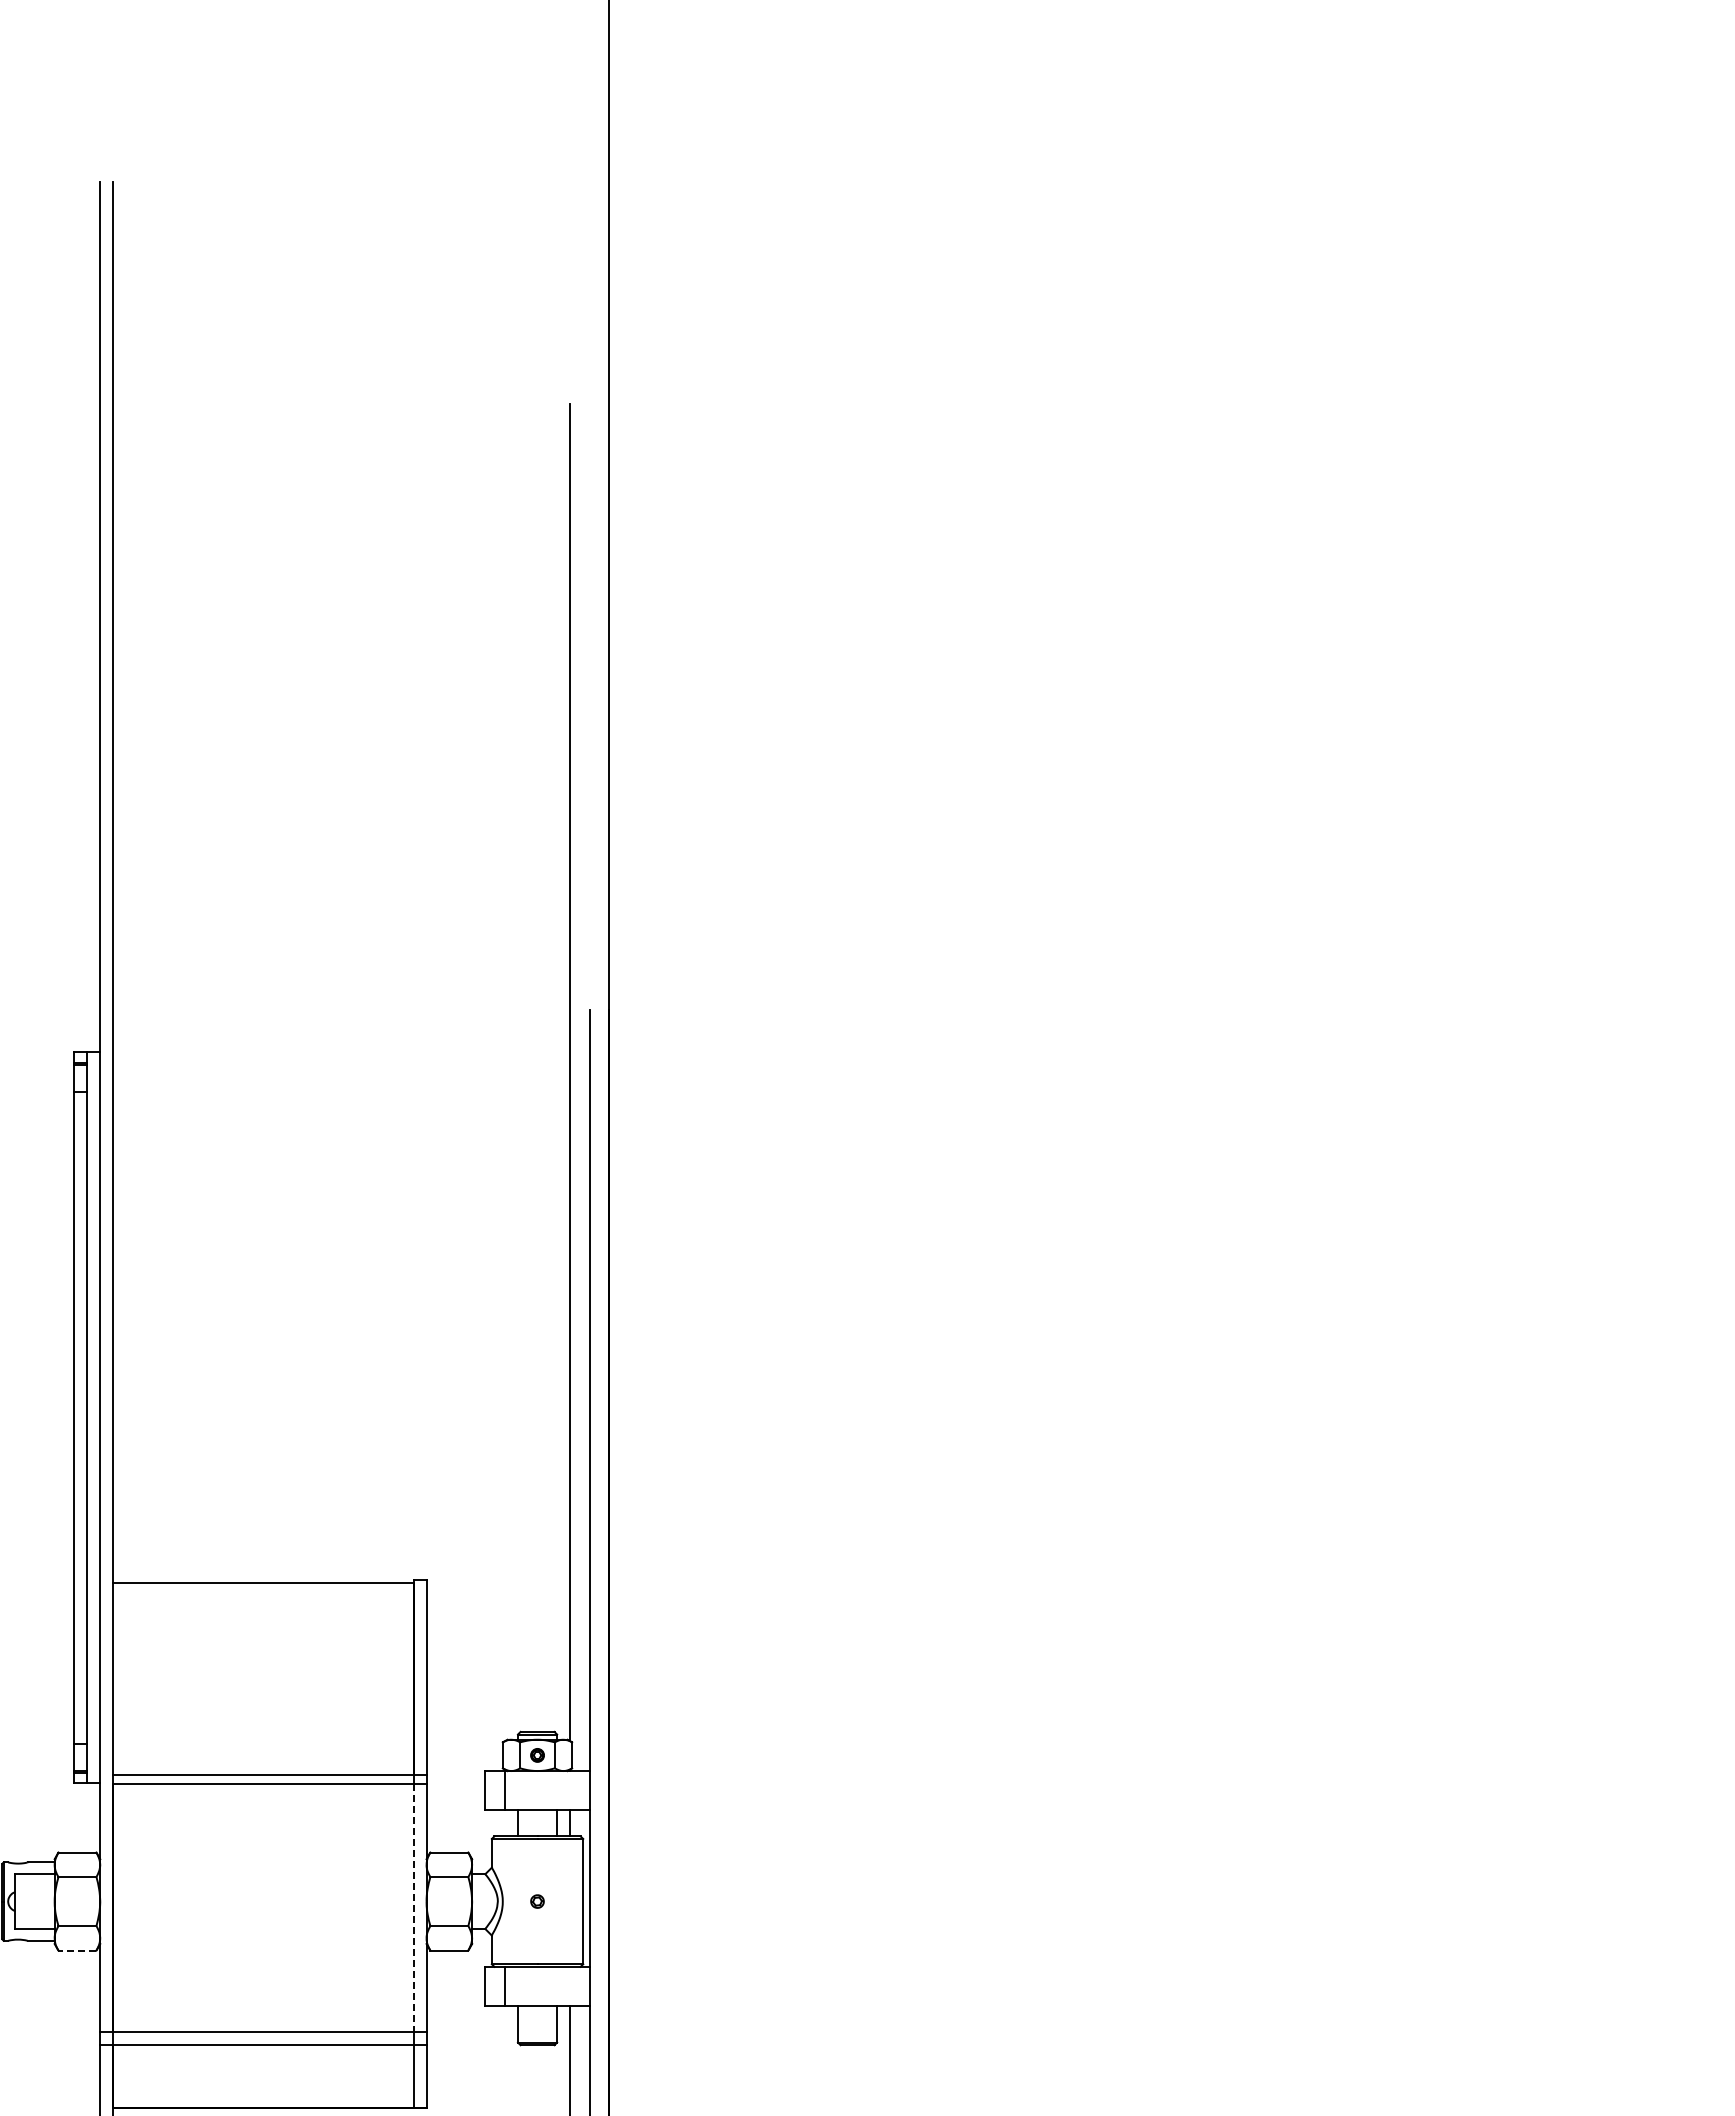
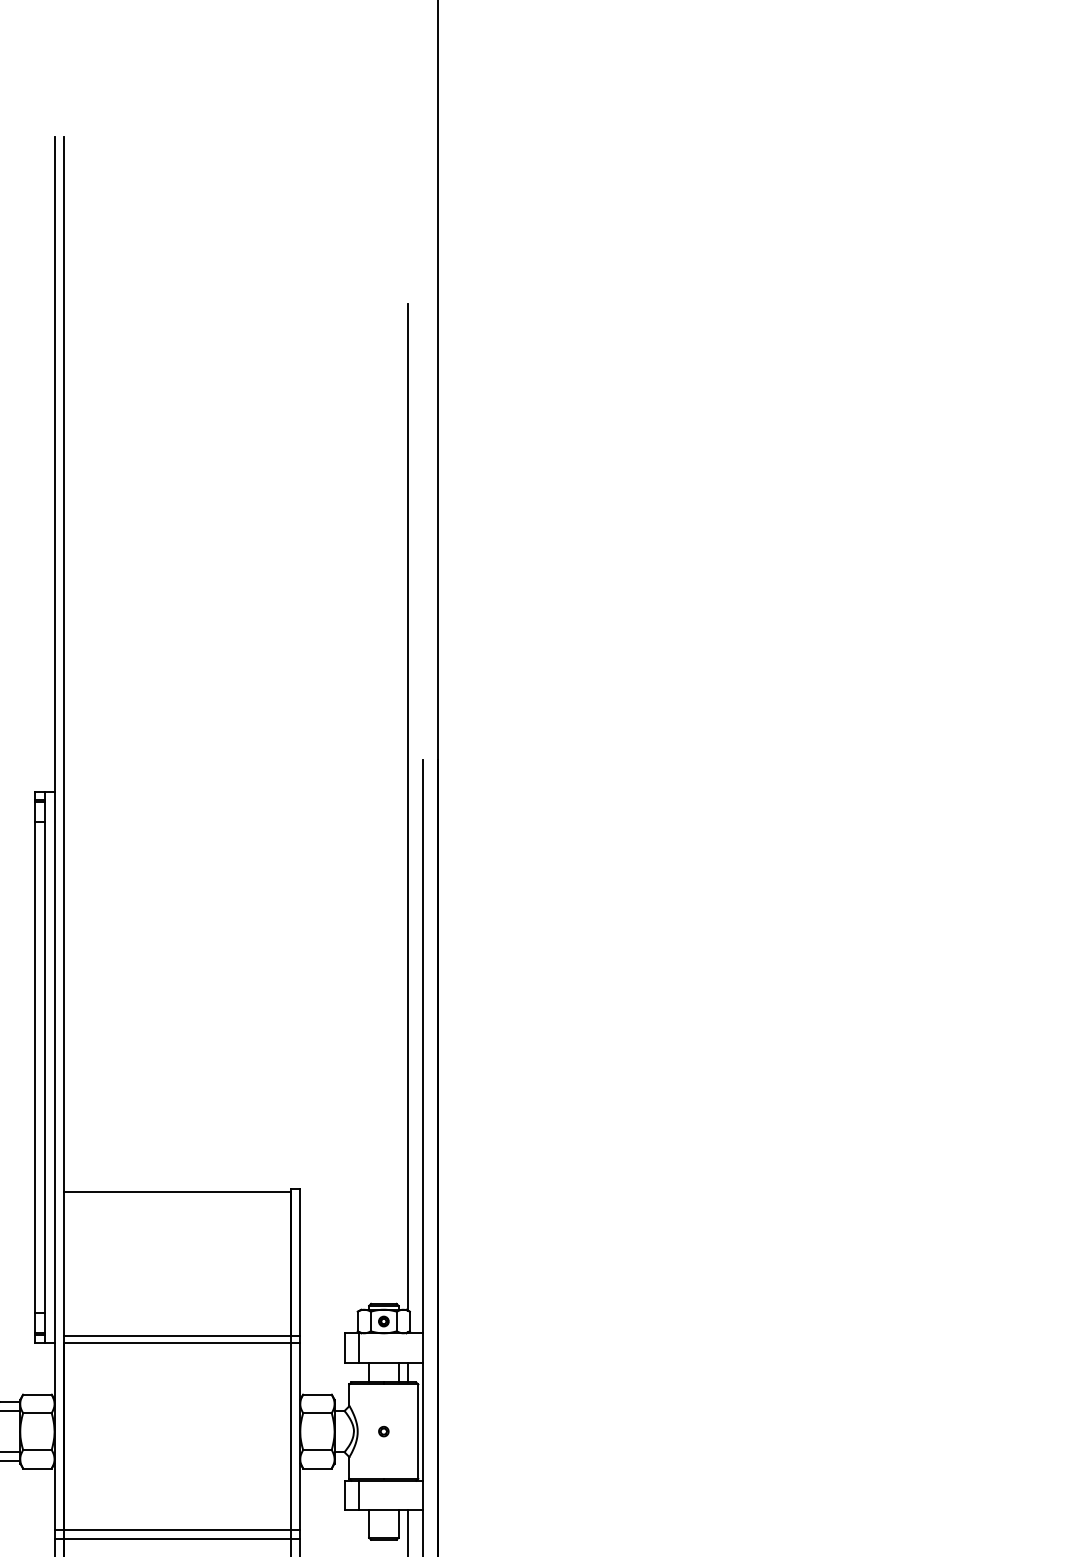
line: (413, 1908) -> (290, 1436), dashed -> solid
line: (77, 1950) -> (37, 1468), dashed -> solid

